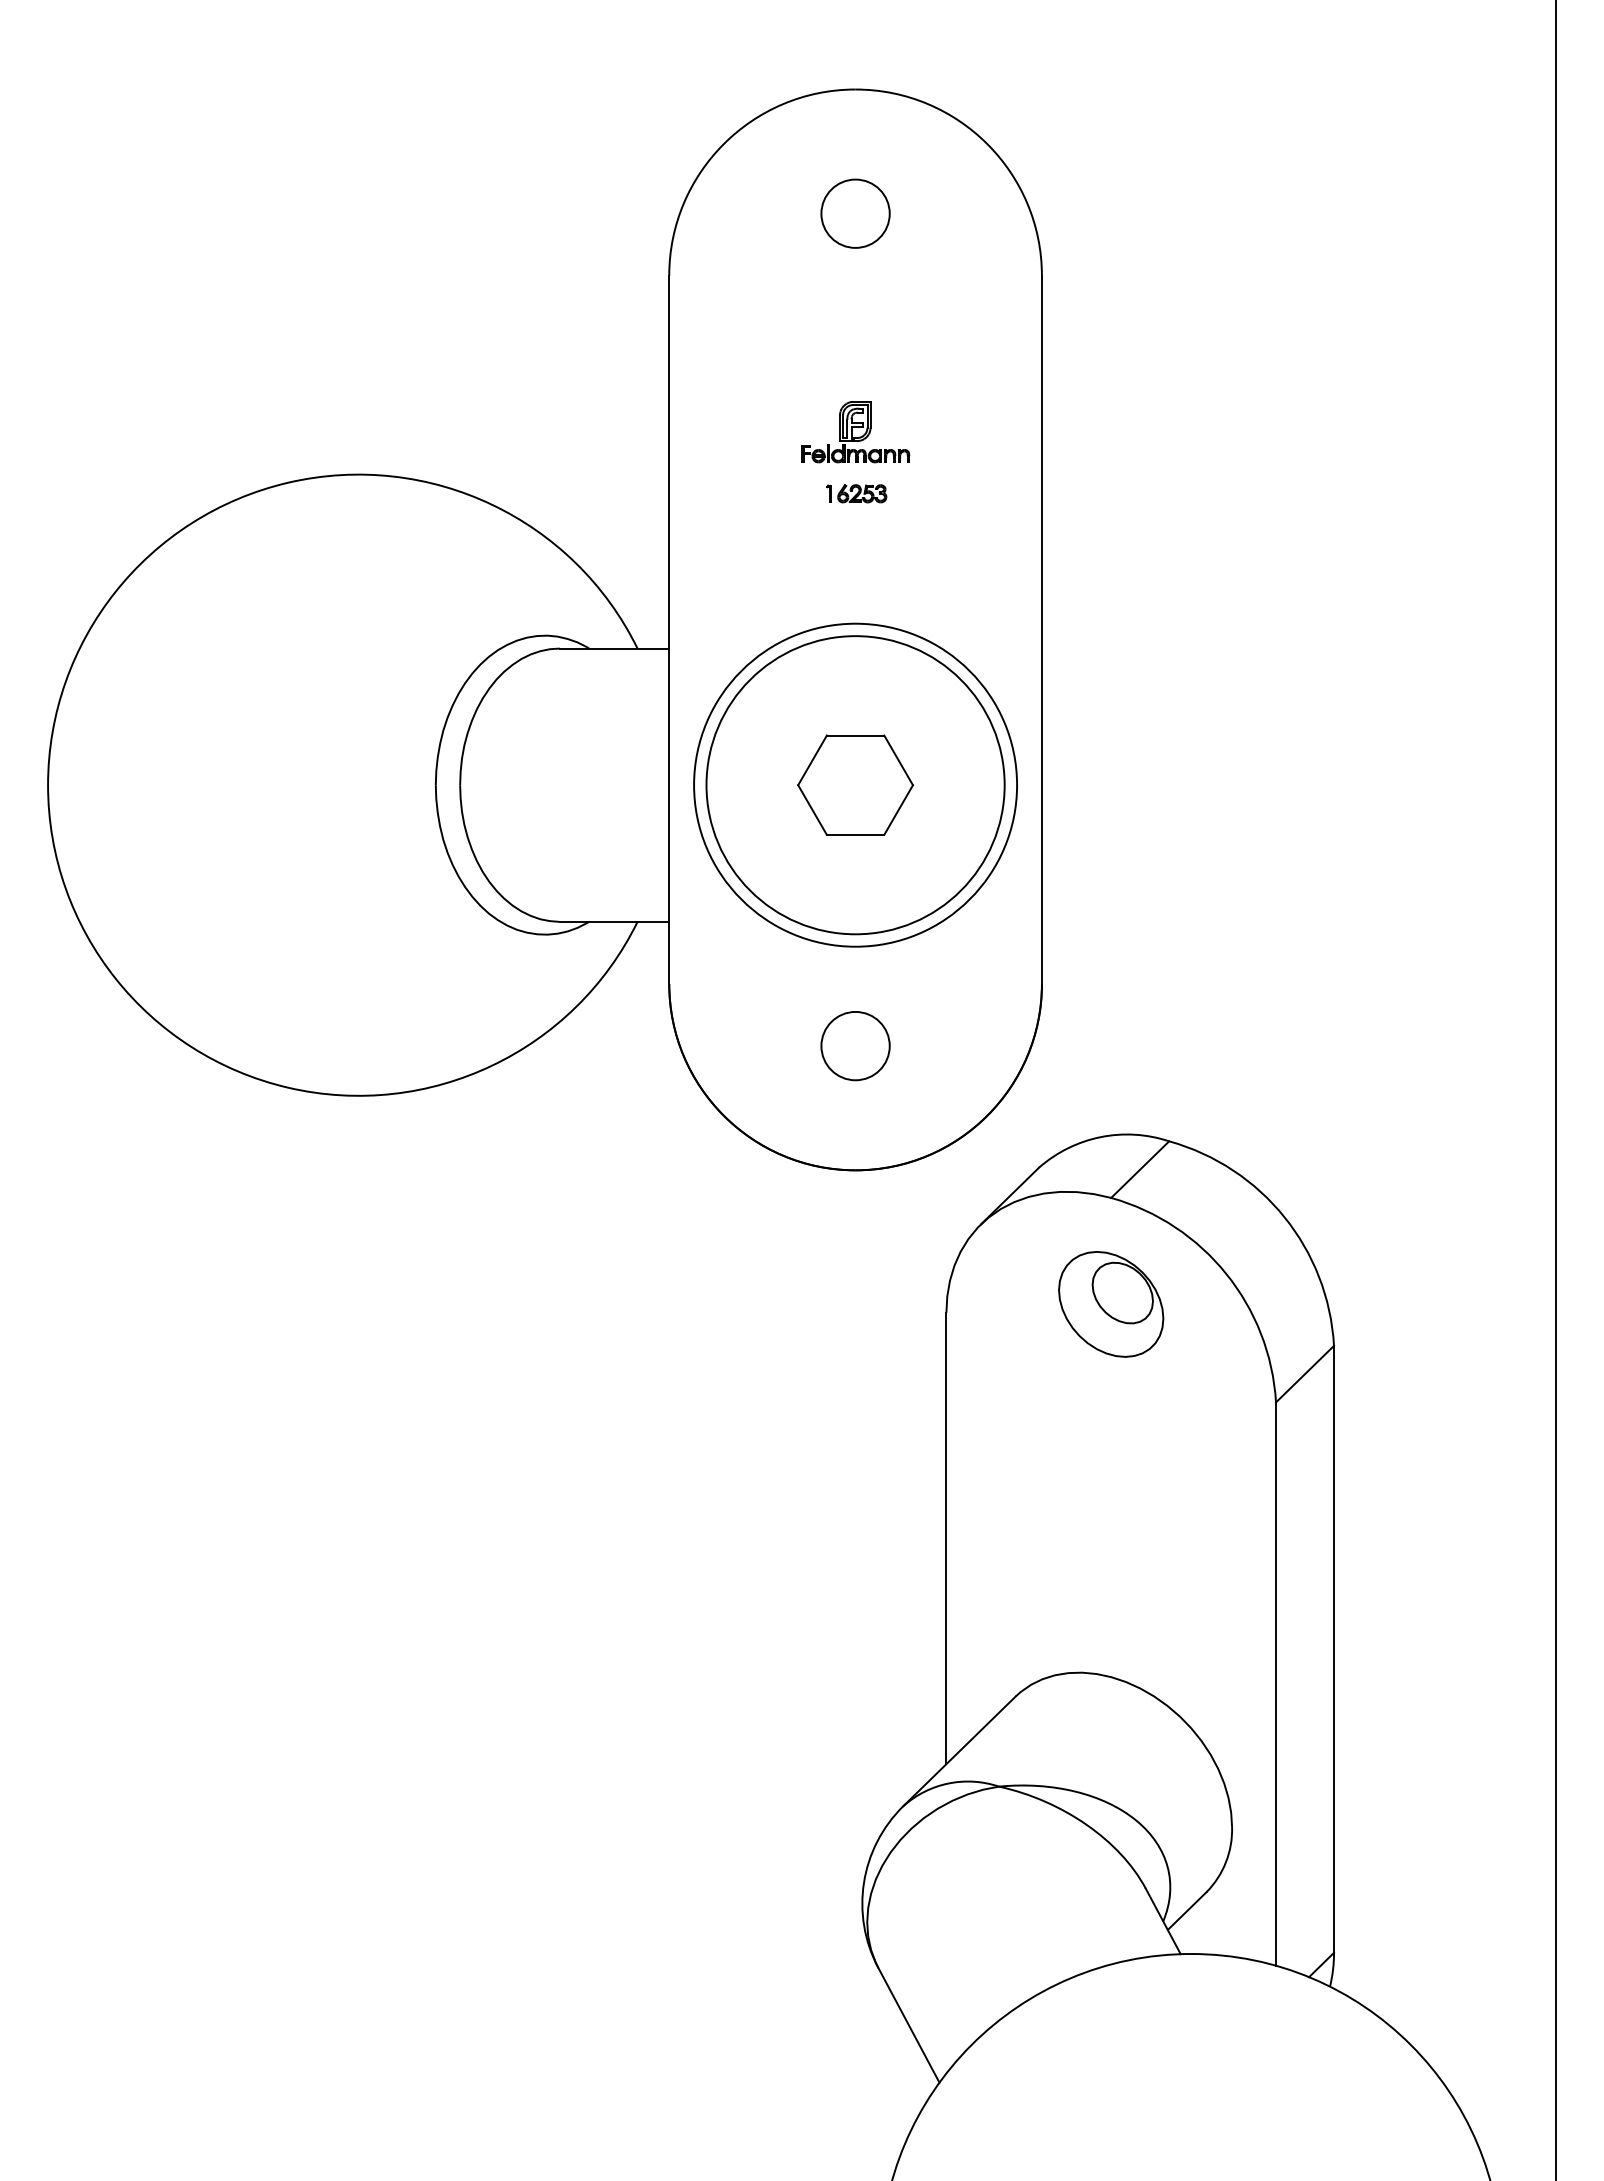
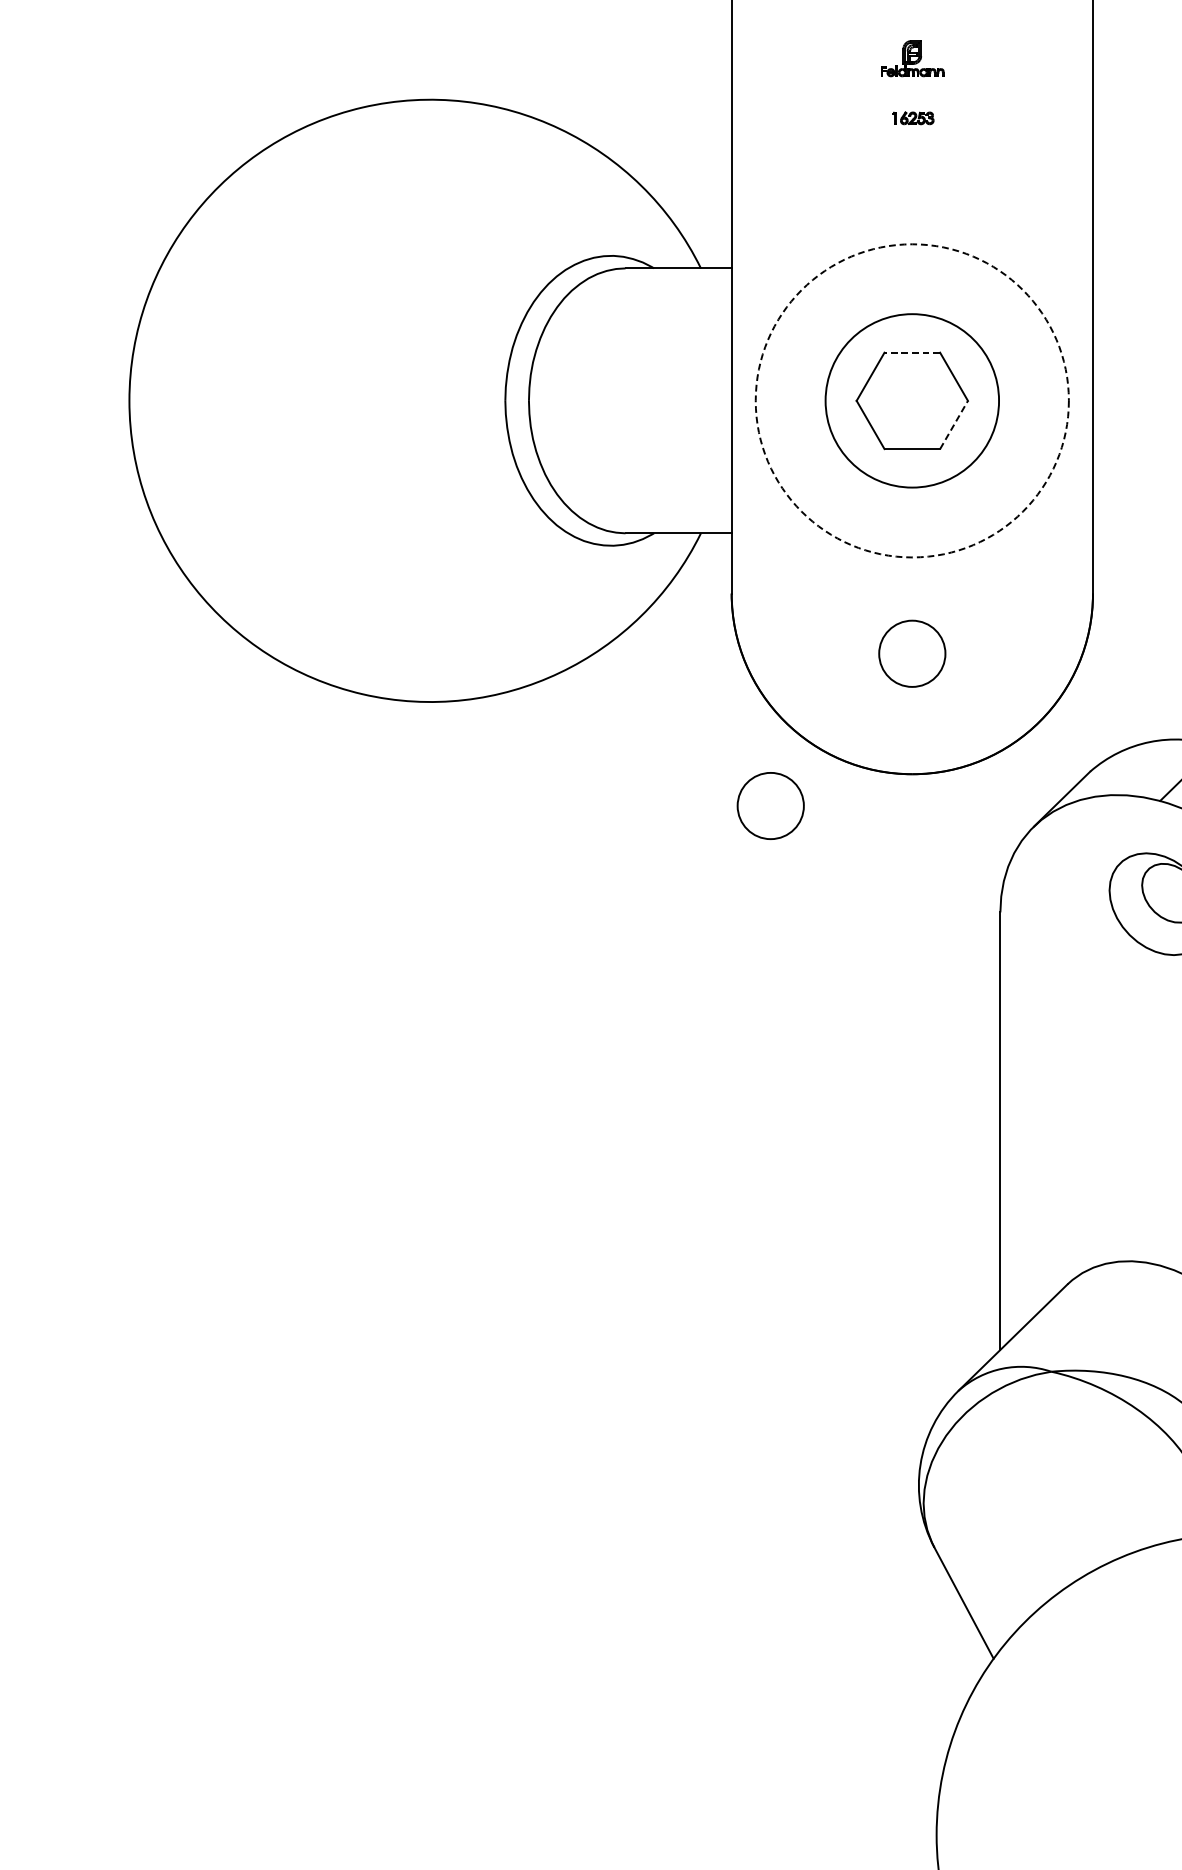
part: (855, 432) -> (912, 58), size x0.6
part: (856, 493) -> (913, 118), size x0.7
line: (855, 735) -> (912, 352), solid -> dashed
circle: (855, 784) -> (912, 400), solid -> dashed
circle: (855, 785) -> (912, 401), size x0.6
line: (898, 810) -> (953, 425), solid -> dashed
circle: (709, 1203) -> (770, 806), added

